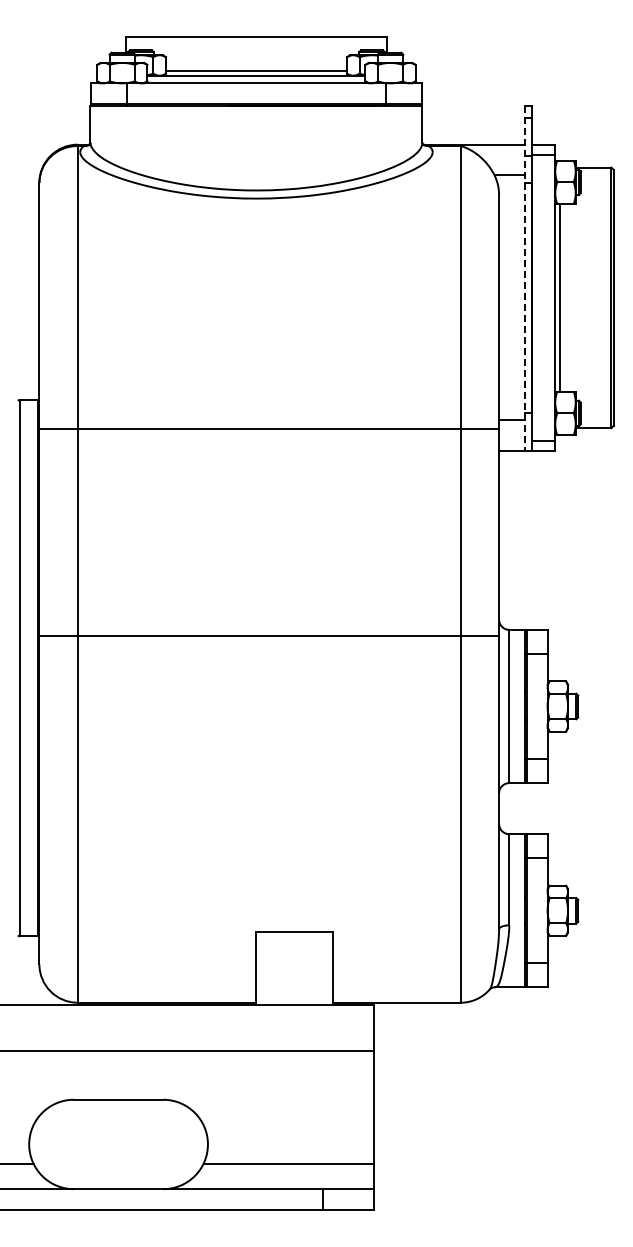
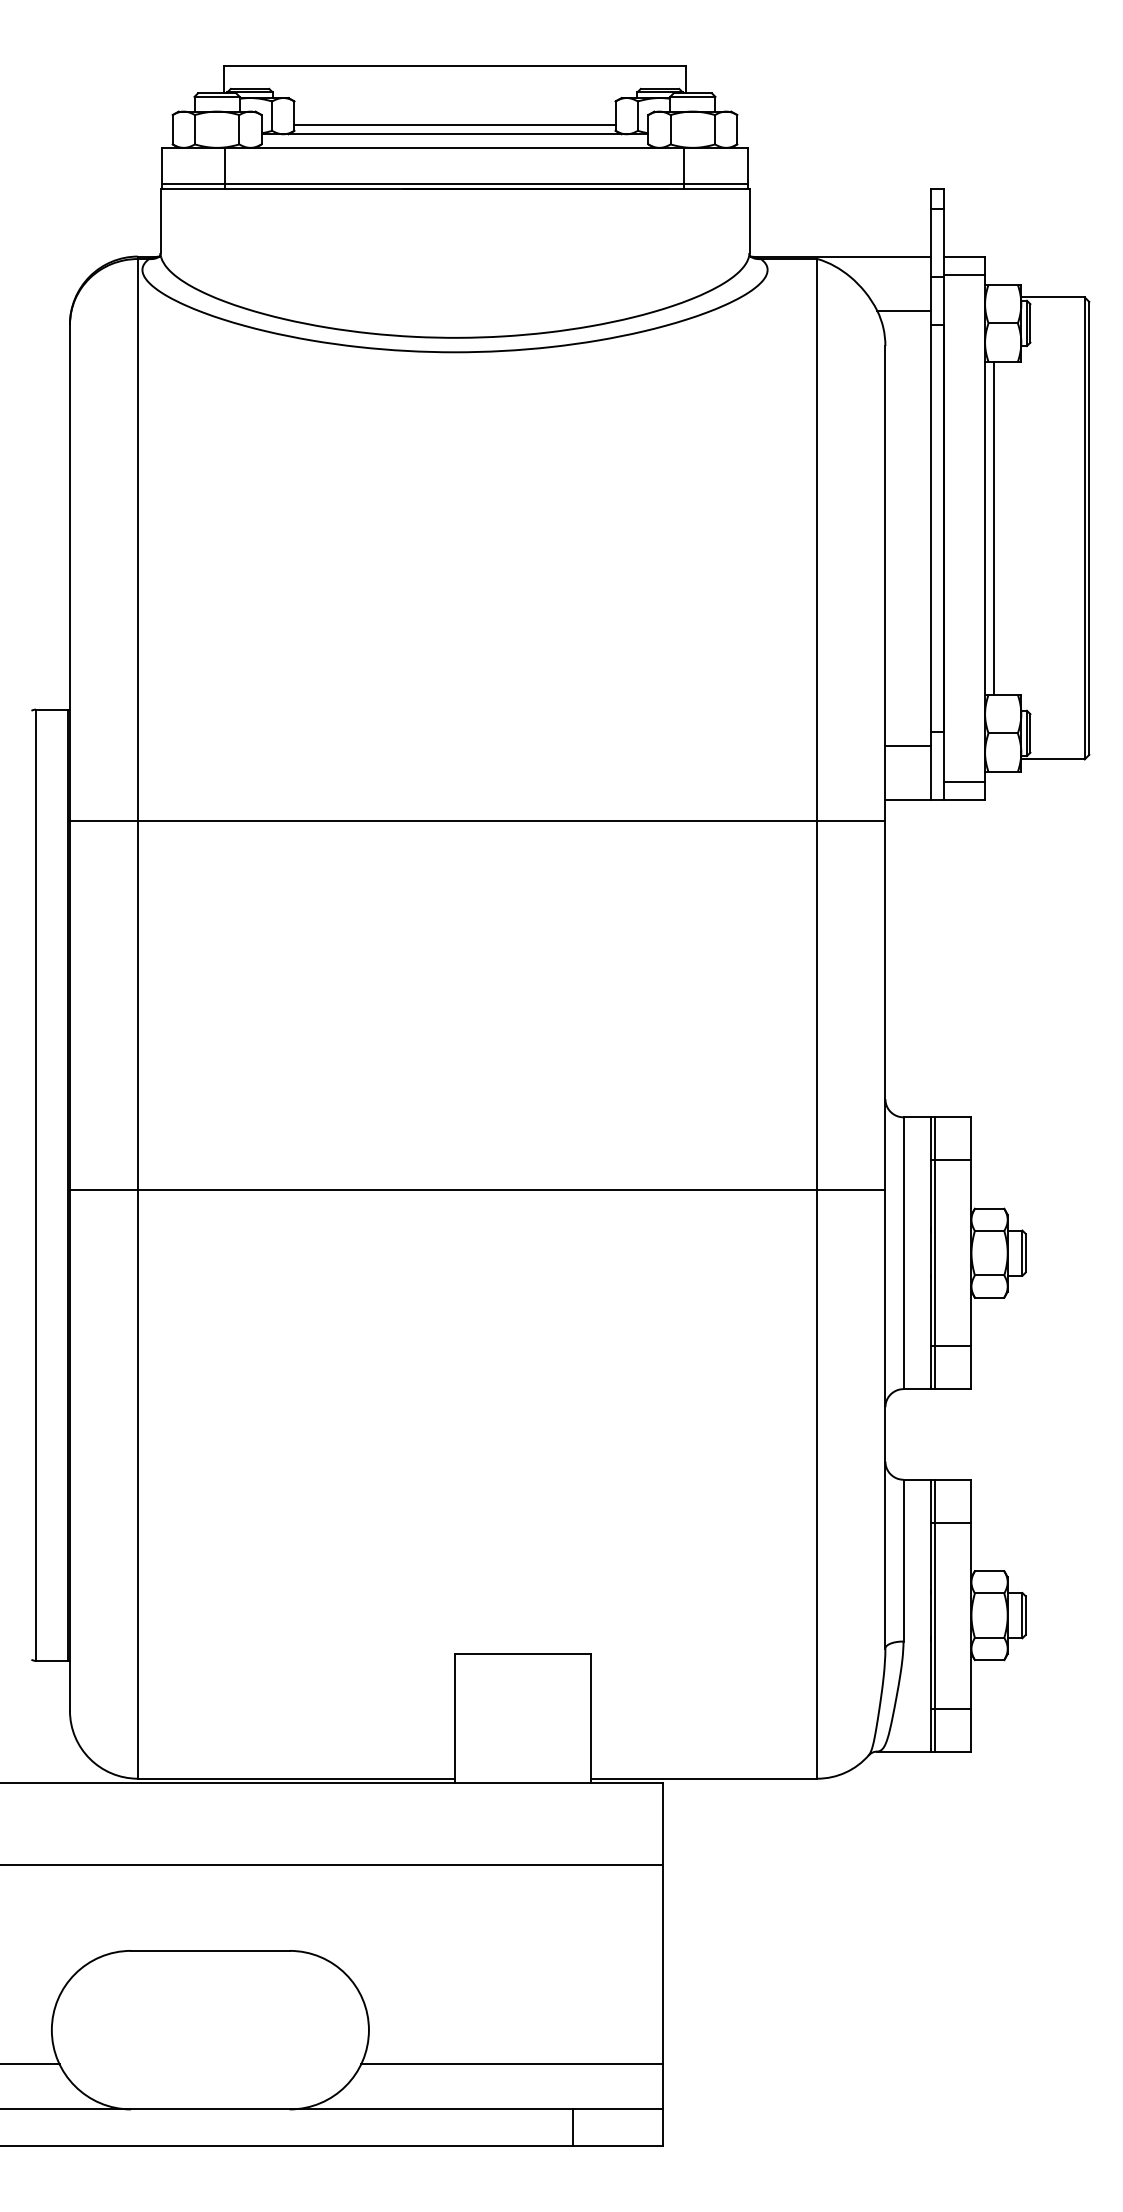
line: (524, 279) -> (930, 495), dashed -> solid
line: (269, 429) -> (478, 822), moved
line: (269, 635) -> (478, 1189), moved

